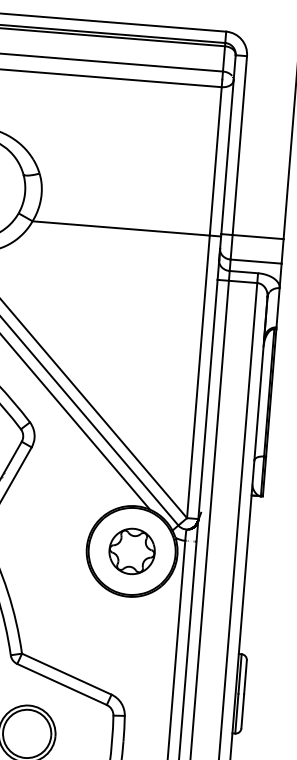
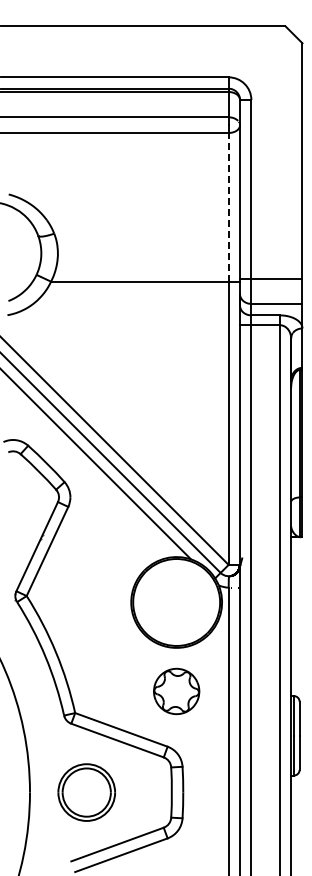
line: (215, 160) -> (228, 206), solid -> dashed
part: (131, 551) -> (176, 691), moved

